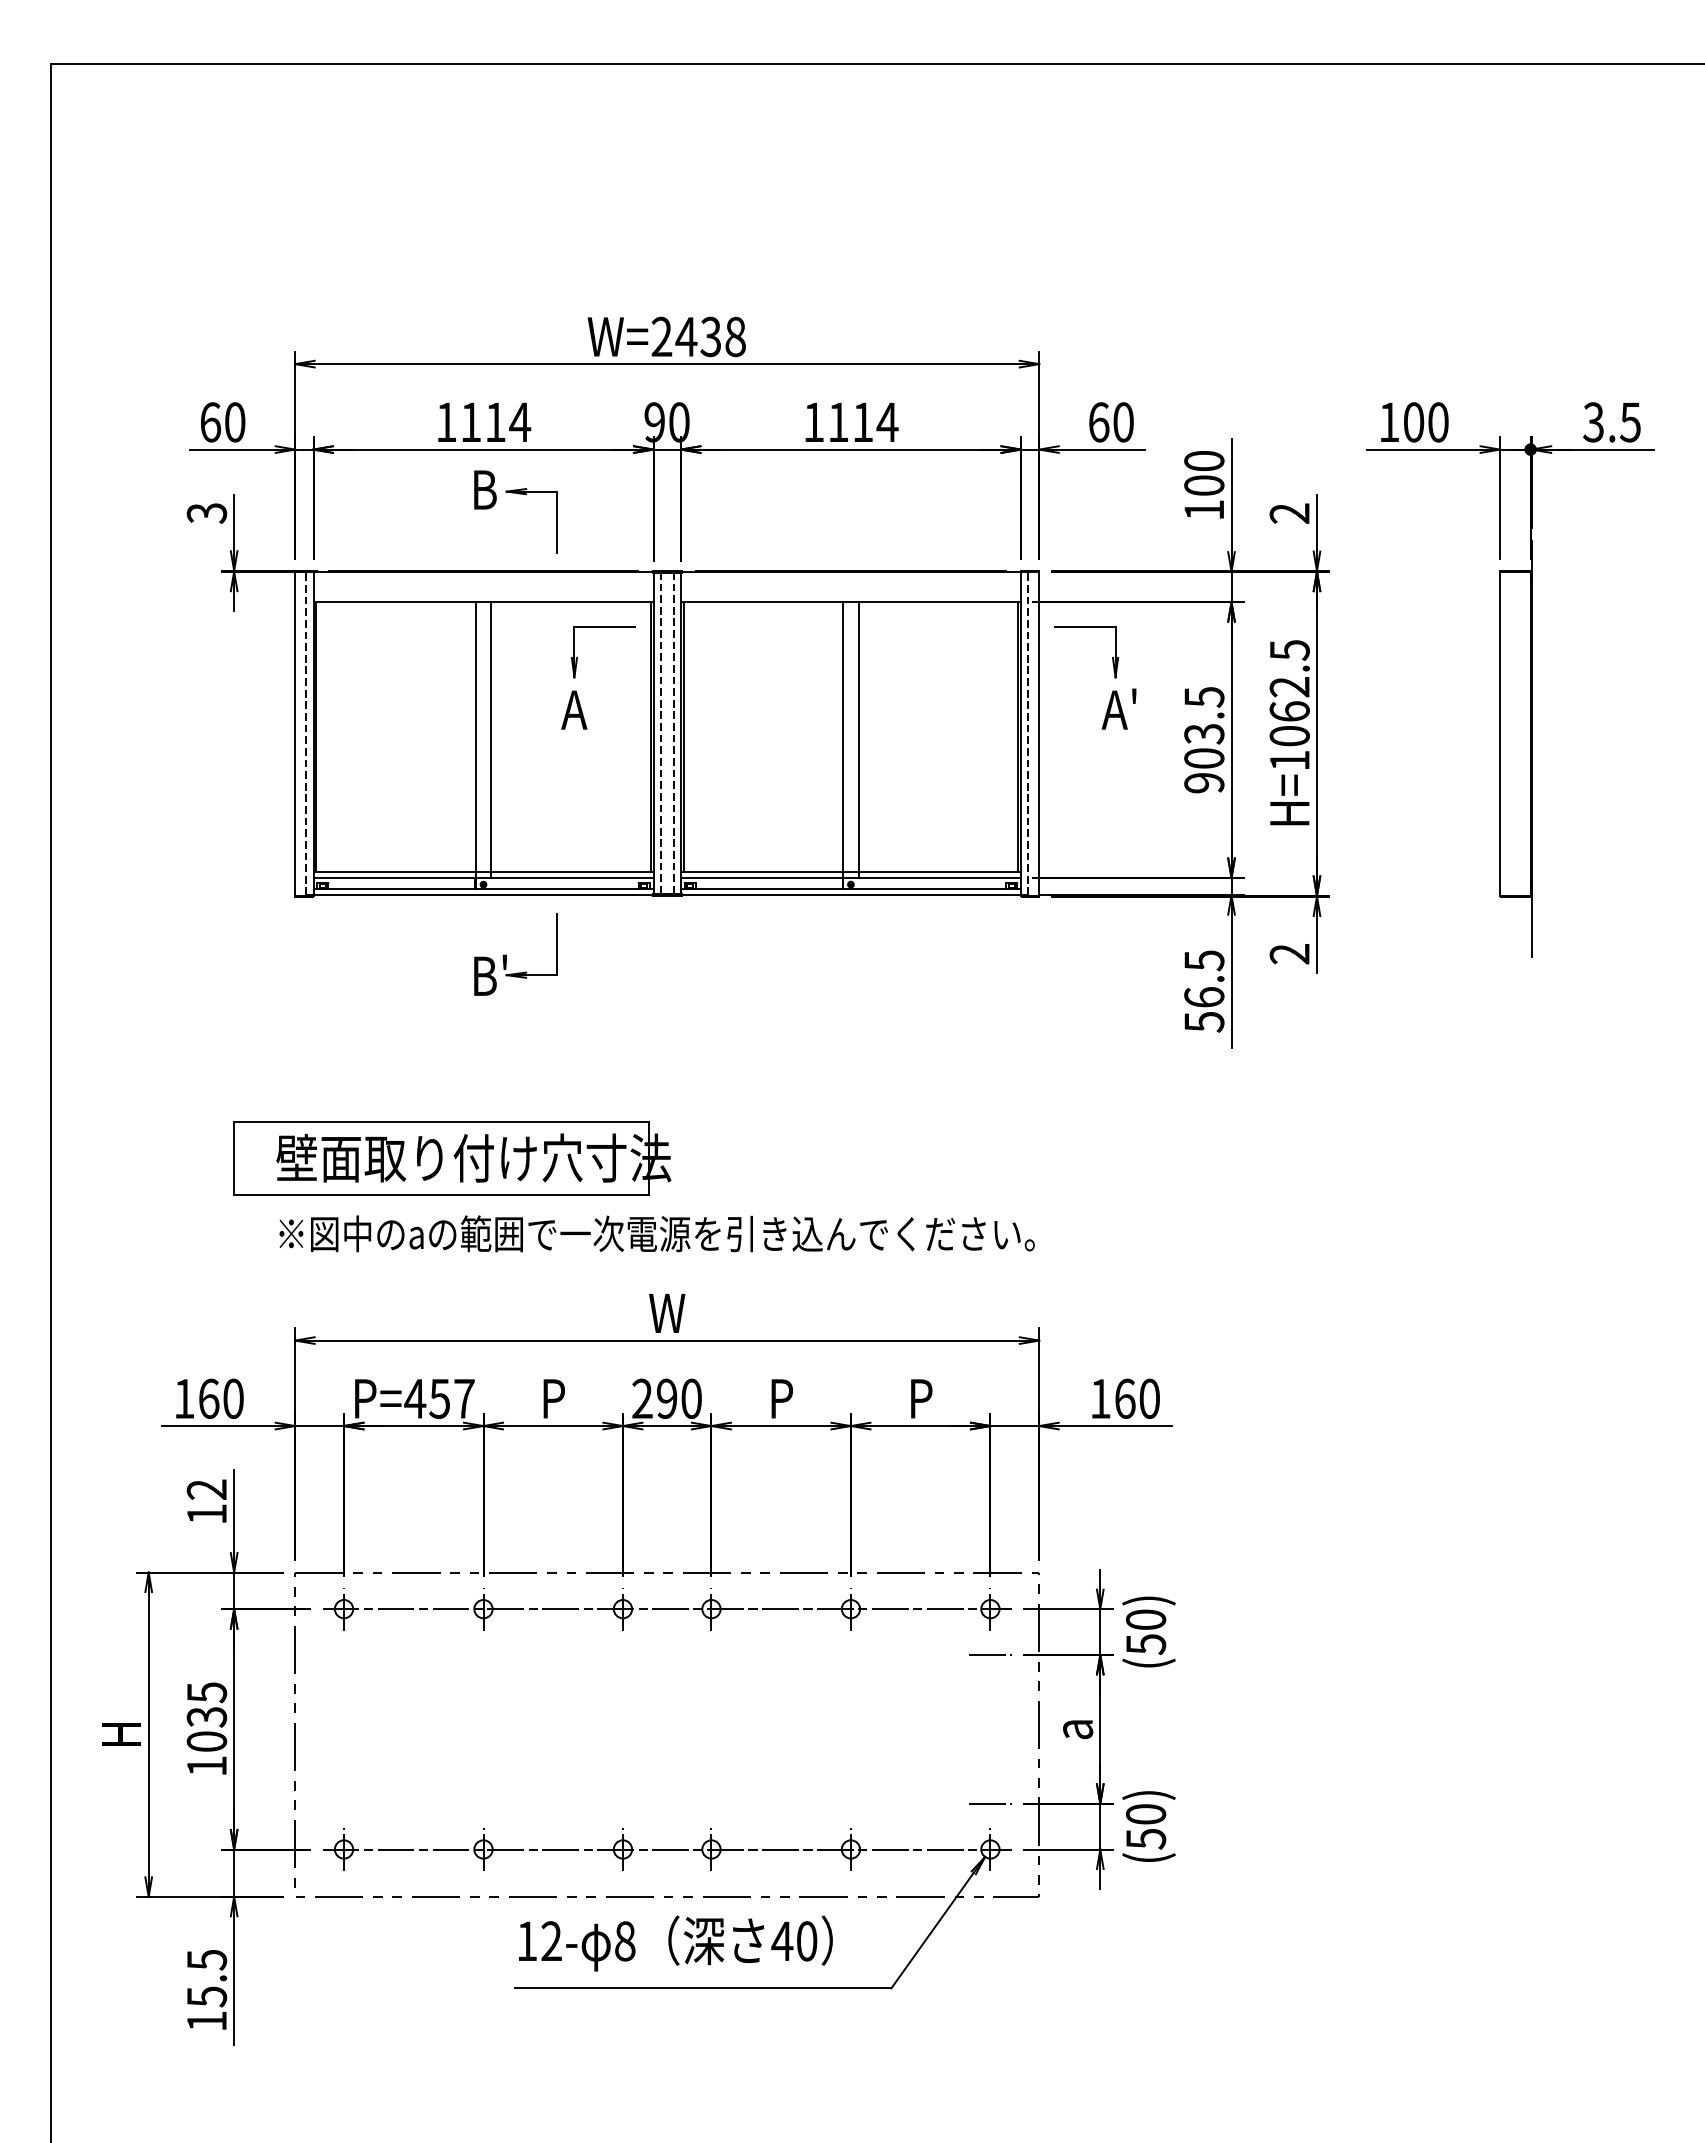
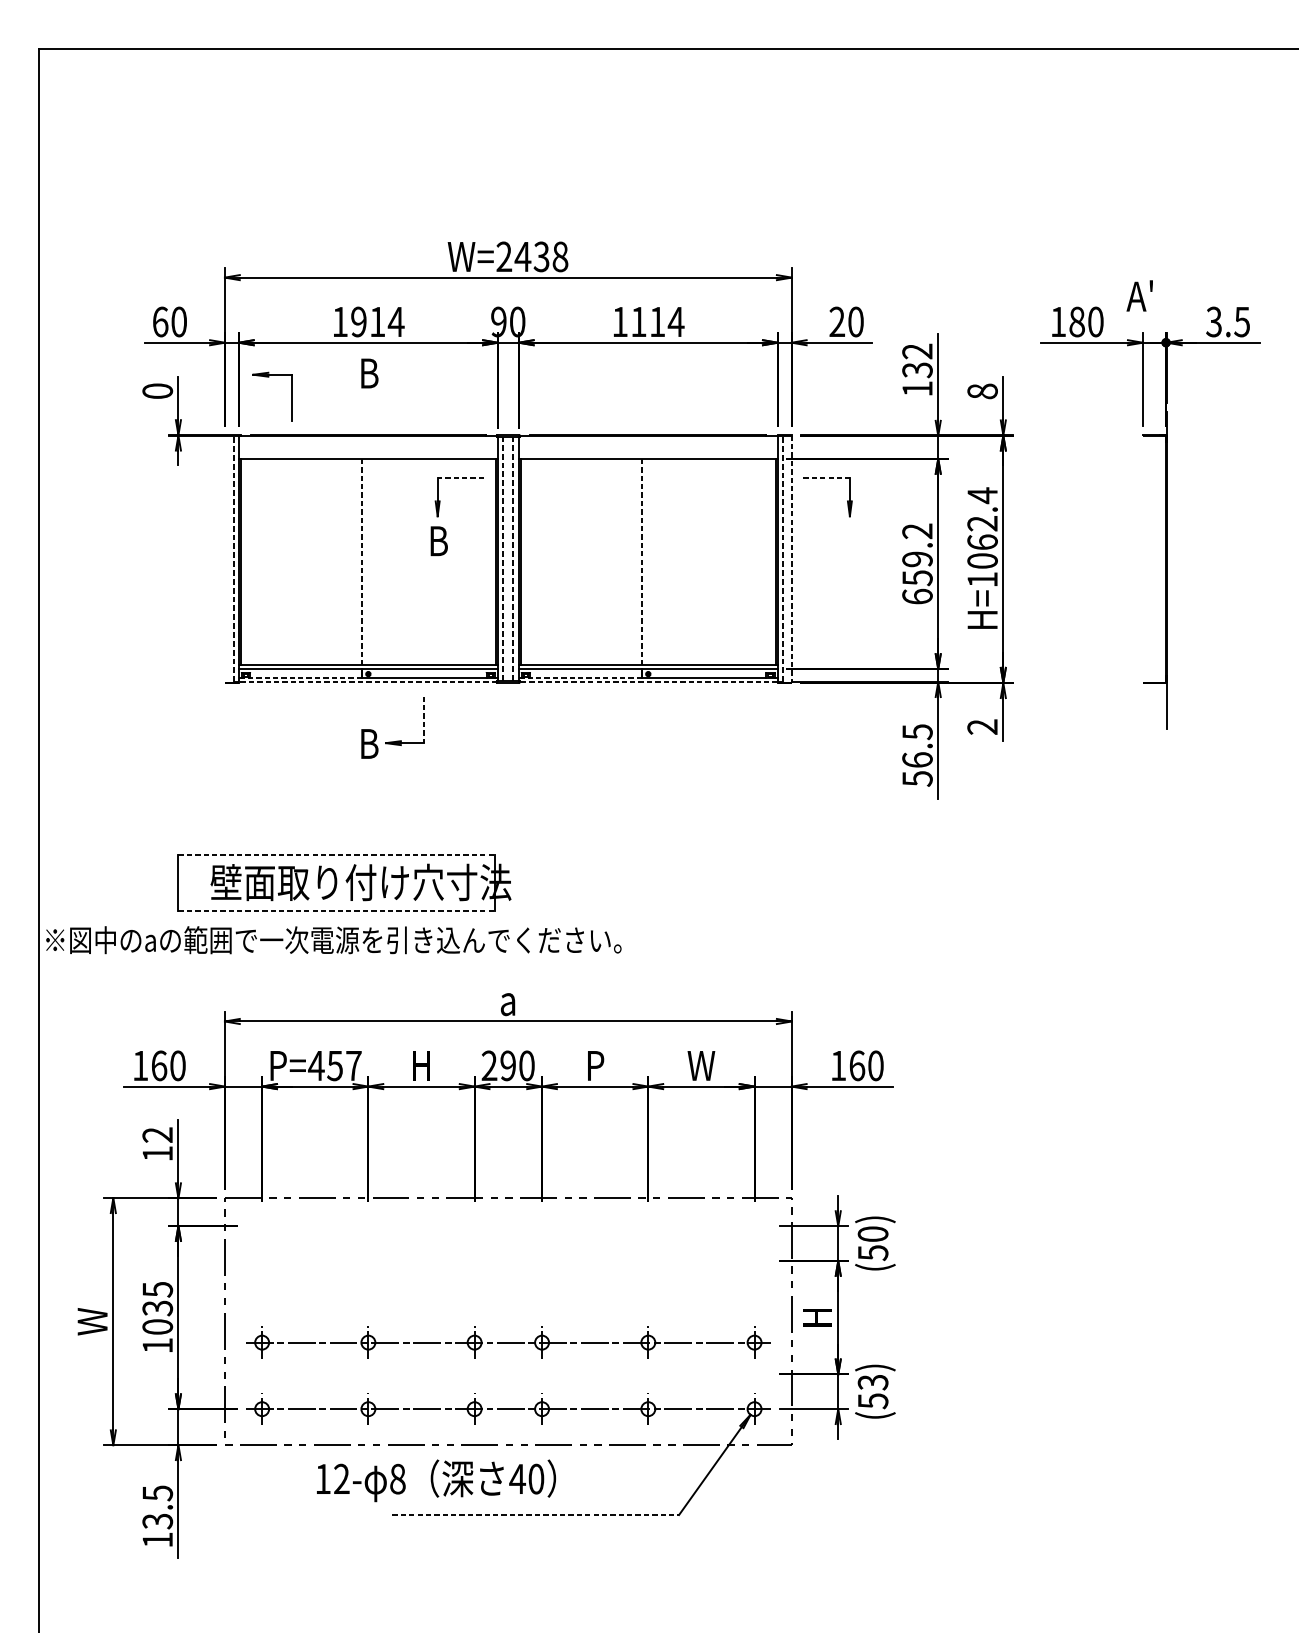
text: (471, 422) -> (359, 322), 1114 -> 1914
text: (1098, 422) -> (836, 322), 60 -> 20
text: (1413, 422) -> (1076, 322), 100 -> 180
text: (1204, 473) -> (917, 360), 100 -> 132
text: (206, 513) -> (157, 391), 3 -> 0
text: (1289, 513) -> (982, 391), 2 -> 8
part: (556, 520) -> (291, 396), moved
line: (604, 627) -> (460, 478), solid -> dashed
line: (1085, 627) -> (826, 478), solid -> dashed
text: (1289, 650) -> (982, 495), H=1062.5 -> H=1062.4
text: (1118, 708) -> (1139, 295), moved
text: (574, 709) -> (437, 540), A -> B
line: (295, 733) -> (225, 559), removed
line: (1500, 733) -> (1143, 559), removed
line: (1039, 734) -> (791, 559), solid -> dashed
line: (491, 739) -> (374, 563), removed
line: (858, 739) -> (654, 563), removed
line: (475, 740) -> (362, 564), solid -> dashed
line: (843, 740) -> (642, 564), solid -> dashed
text: (1204, 740) -> (917, 564), 903.5 -> 659.2
line: (394, 889) -> (300, 677), solid -> dashed
line: (761, 889) -> (580, 677), solid -> dashed
line: (483, 895) -> (368, 682), solid -> dashed
line: (851, 895) -> (648, 682), solid -> dashed
line: (556, 944) -> (424, 719), solid -> dashed
text: (504, 962) -> (384, 733), B' -> B
line: (441, 1122) -> (336, 855), solid -> dashed
line: (441, 1195) -> (336, 910), solid -> dashed
text: (656, 1233) -> (333, 939), moved
text: (667, 1313) -> (508, 1000), W -> a
text: (553, 1398) -> (421, 1065), P -> H
text: (920, 1398) -> (701, 1065), P -> W
part: (667, 1609) -> (508, 1342), moved
line: (990, 1654) -> (754, 1260), removed
text: (1073, 1729) -> (817, 1317), a -> H
text: (121, 1734) -> (92, 1321), H -> W
line: (990, 1803) -> (754, 1374), removed
text: (1146, 1814) -> (873, 1382), (50) -> (53)
text: (675, 1943) -> (436, 1480), moved
line: (703, 1988) -> (535, 1515), solid -> dashed
text: (206, 1996) -> (157, 1521), 15.5 -> 13.5

